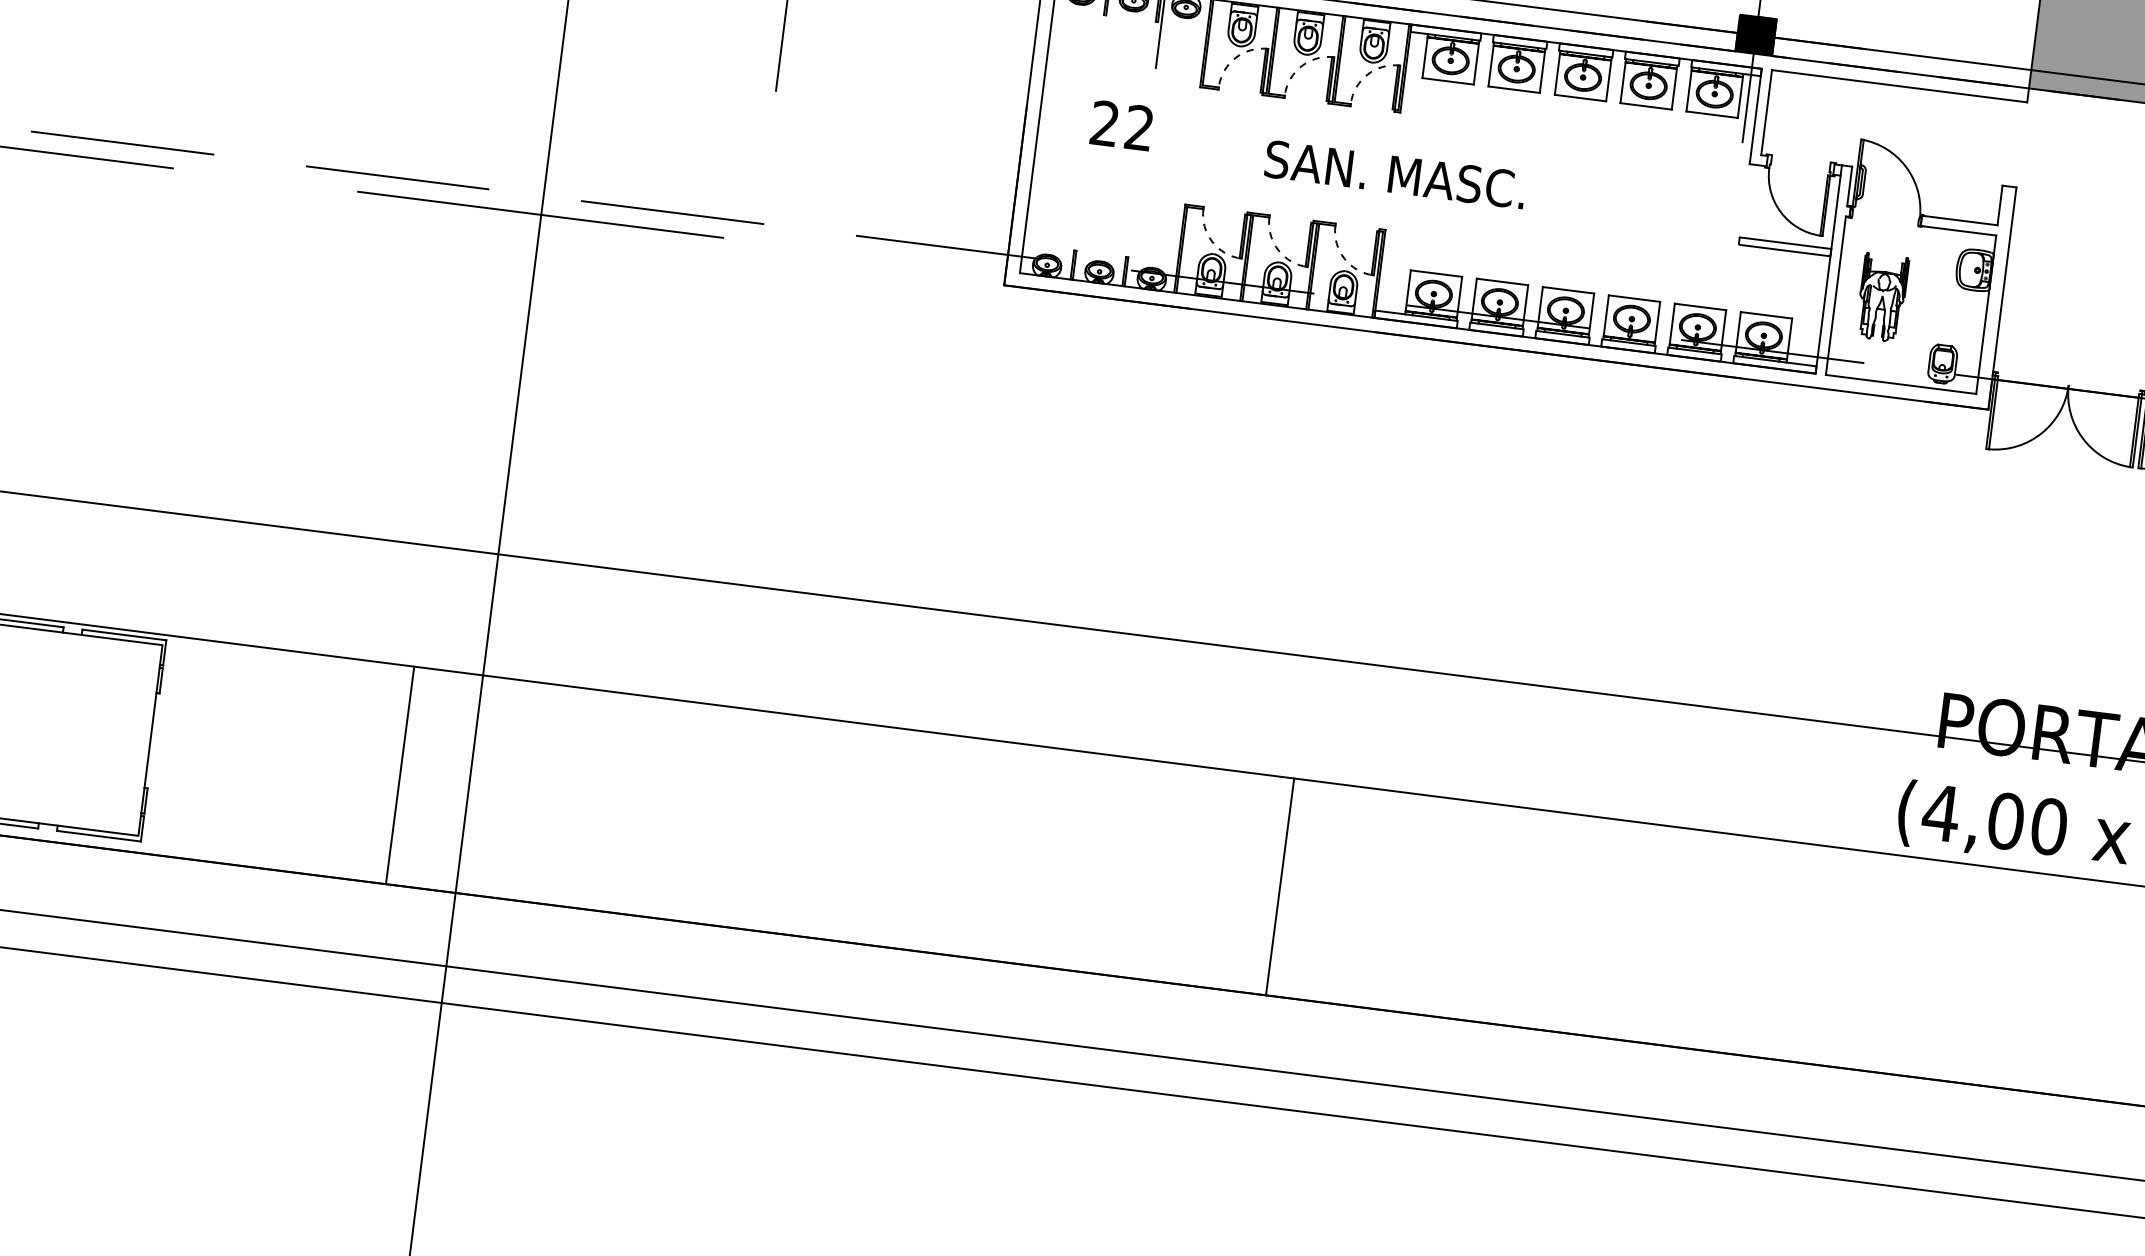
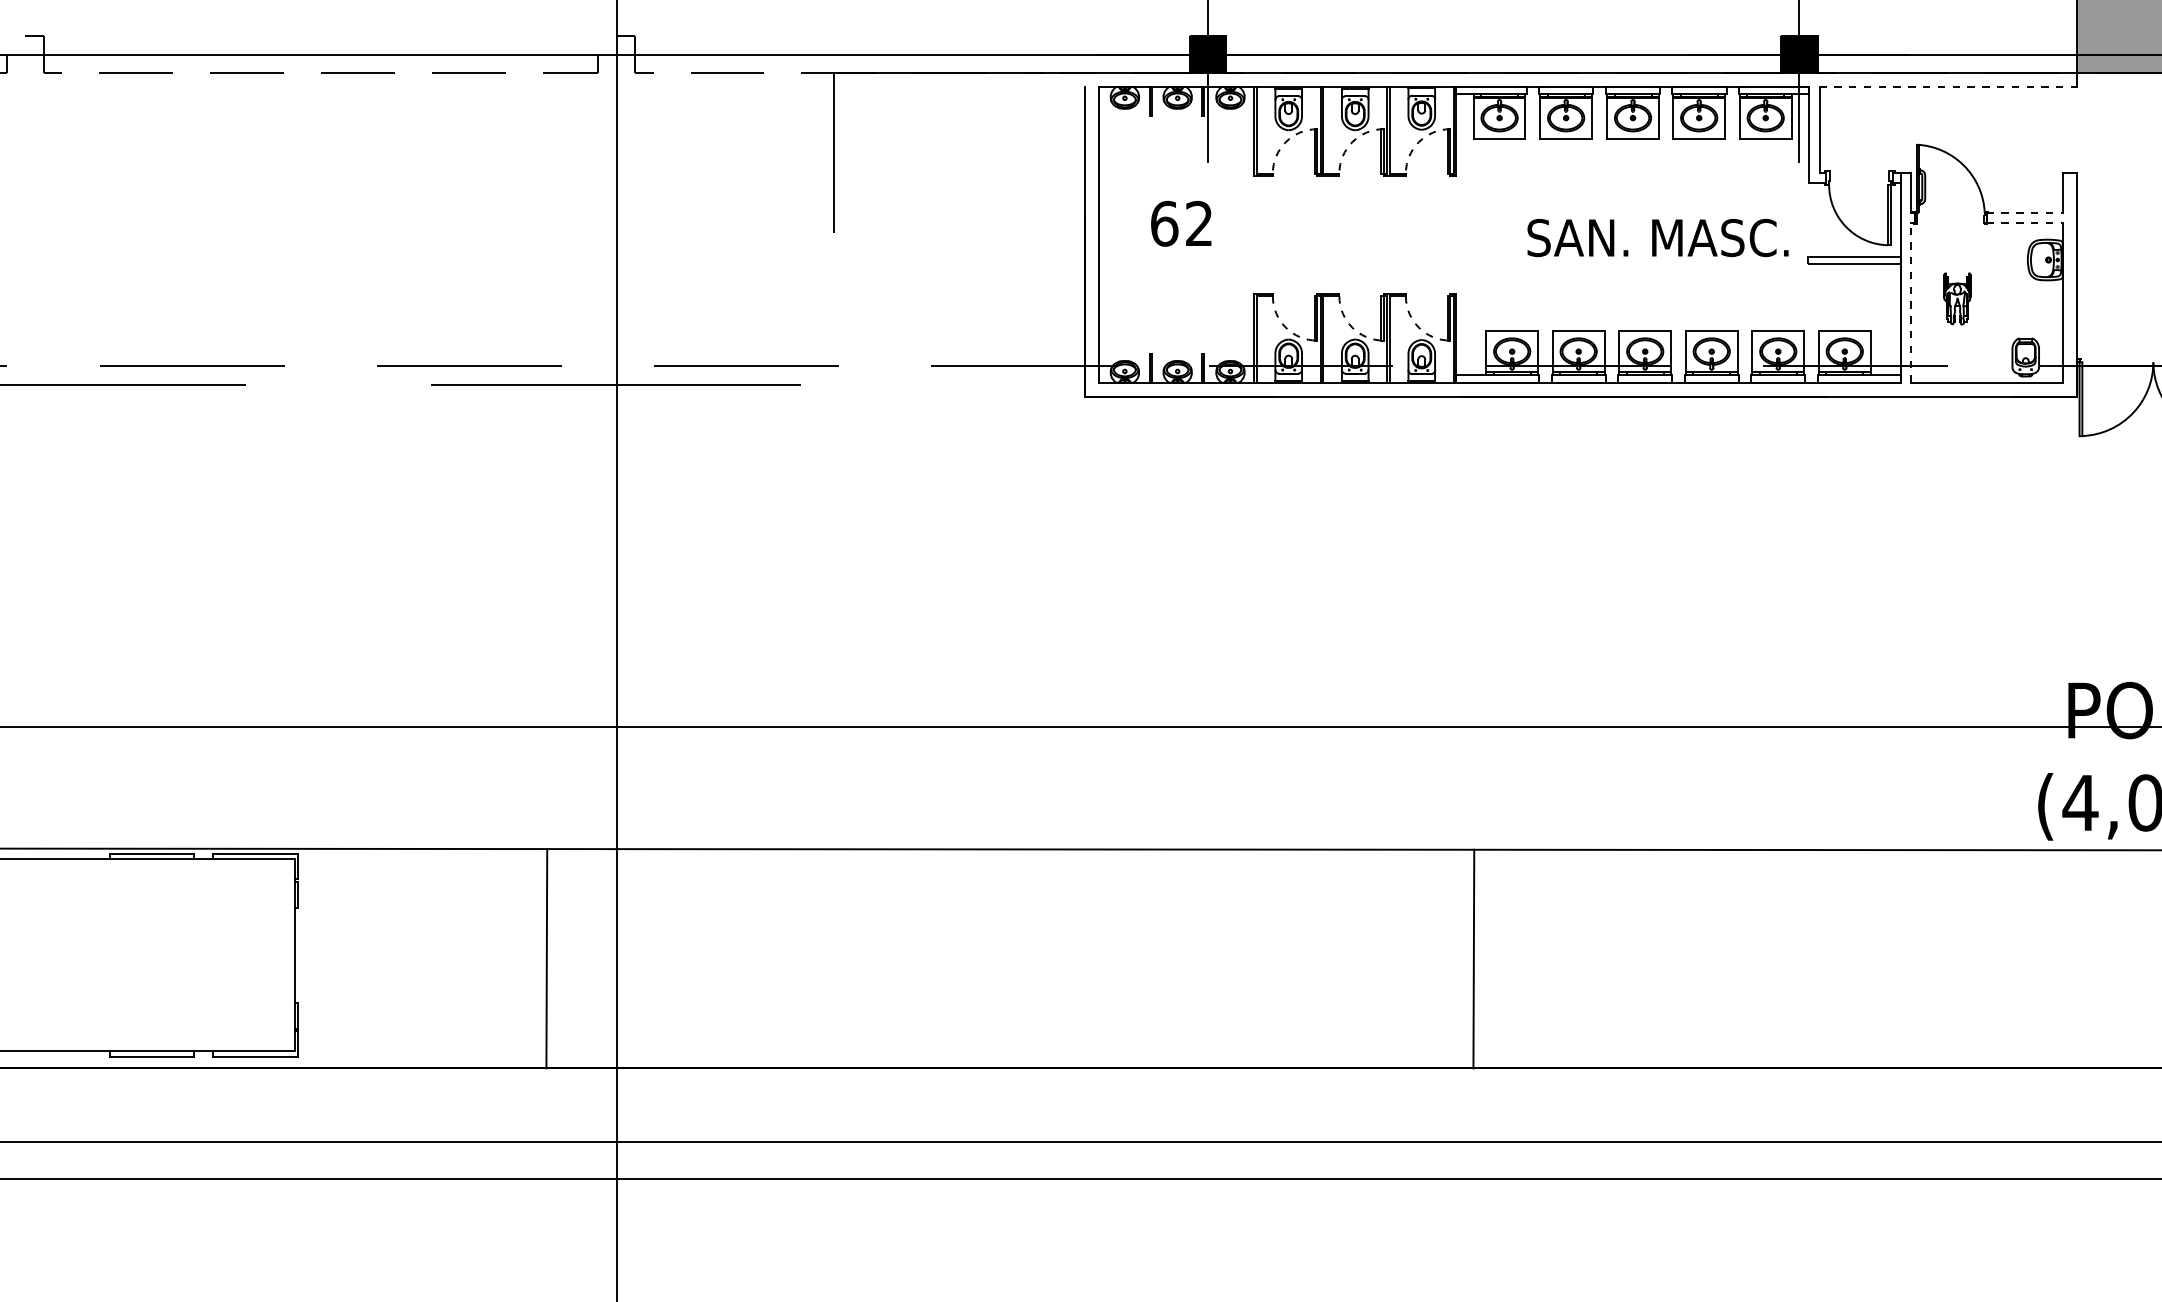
line: (1899, 86) -> (1948, 87), solid -> dashed
text: (1105, 123) -> (1164, 223), 22 -> 62
text: (1394, 174) -> (1657, 237), moved
line: (1960, 220) -> (2025, 212), solid -> dashed
line: (1959, 231) -> (2025, 223), solid -> dashed
line: (1836, 295) -> (1911, 302), solid -> dashed
part: (1882, 297) -> (1957, 298), size x0.6
line: (1279, 886) -> (1473, 958), moved

